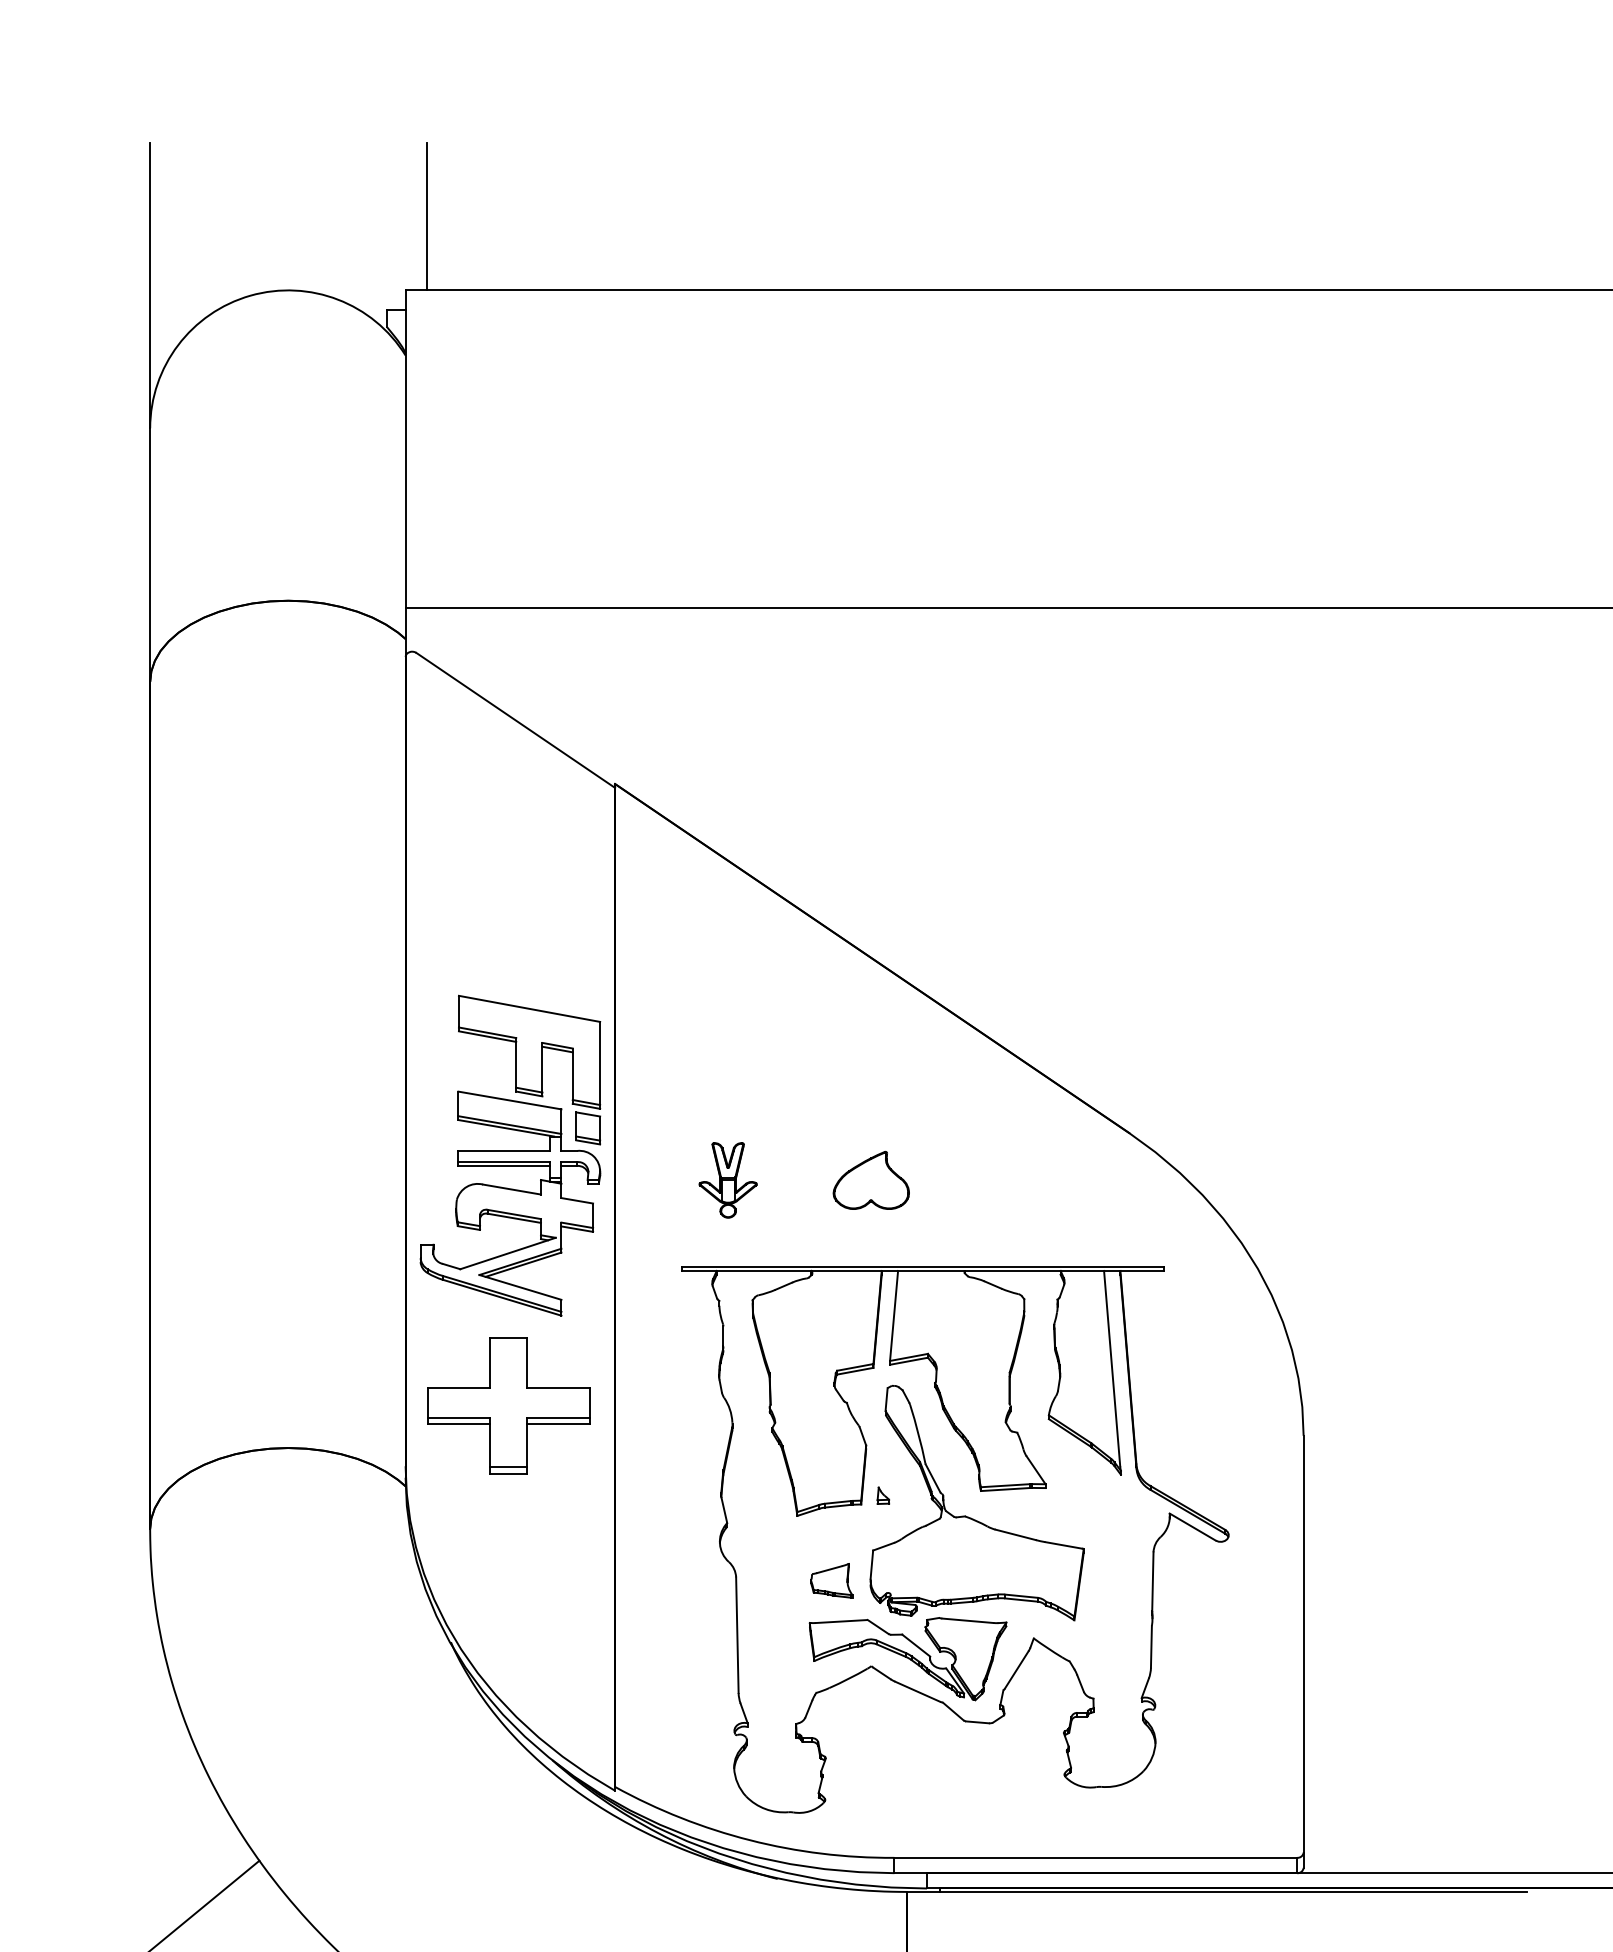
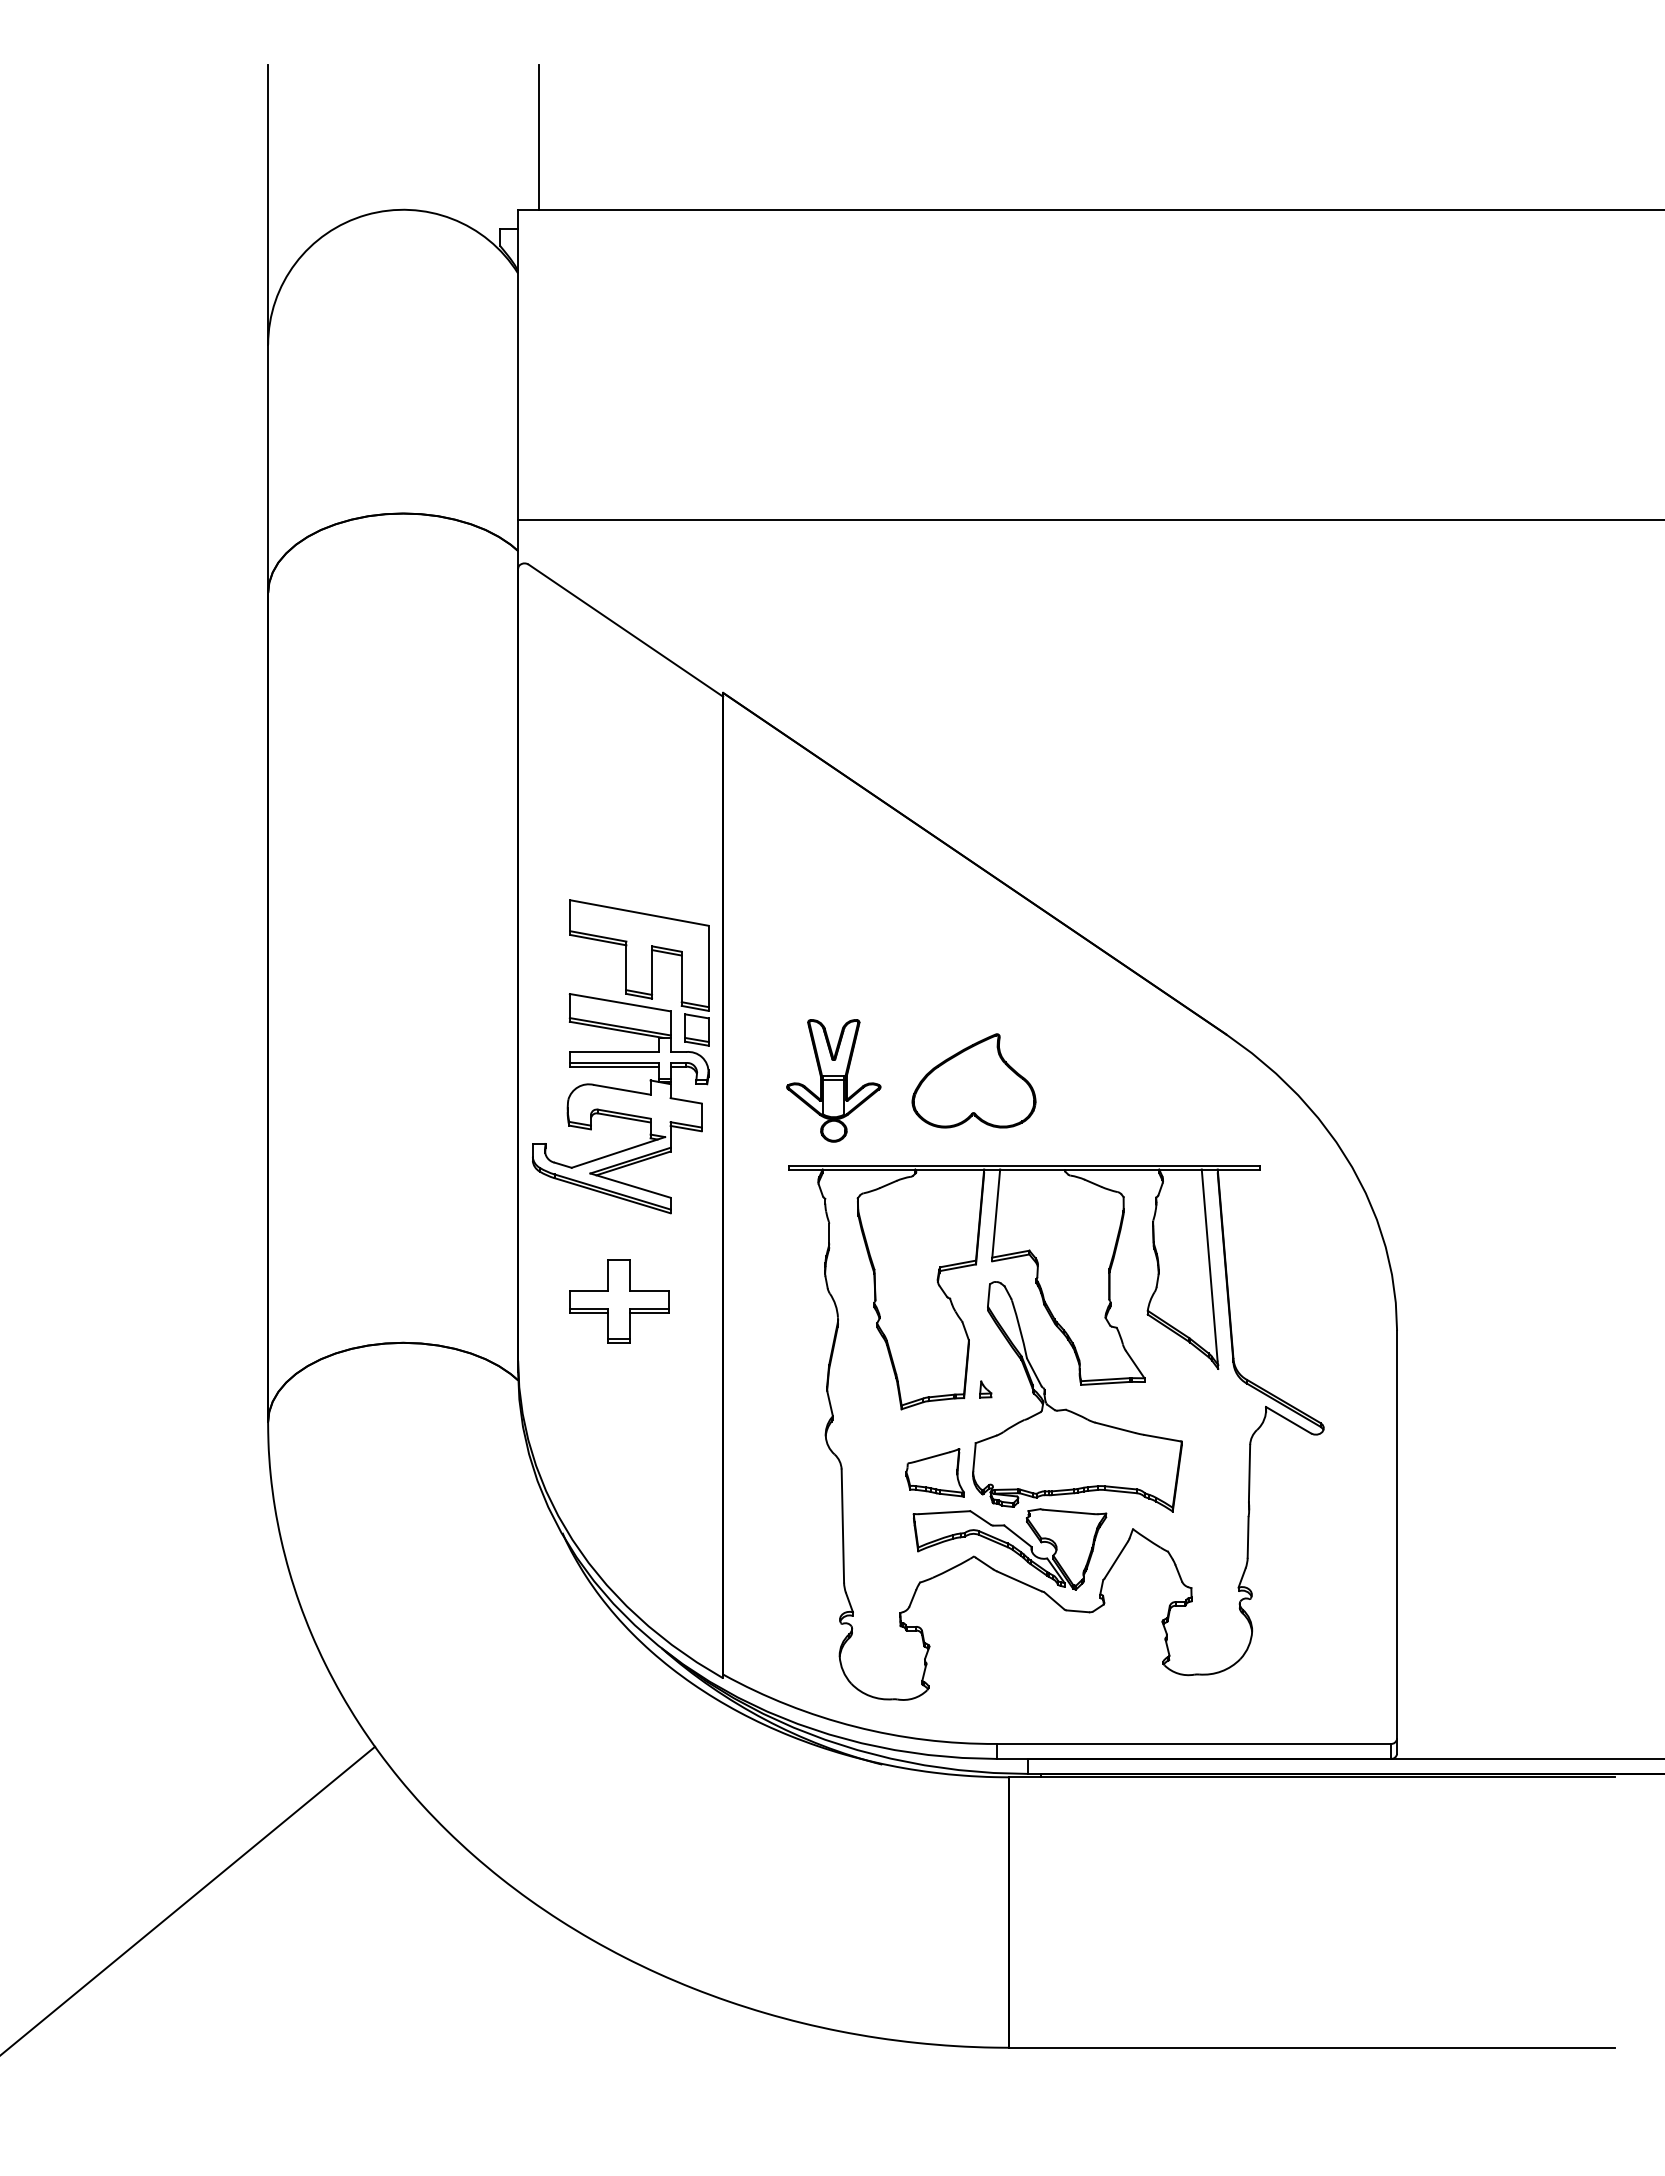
part: (727, 1180) -> (833, 1080), size x1.67
part: (870, 1180) -> (973, 1080), size x1.67
part: (509, 1405) -> (619, 1301), size x0.62
part: (831, 1580) -> (934, 1472), size x1.43

